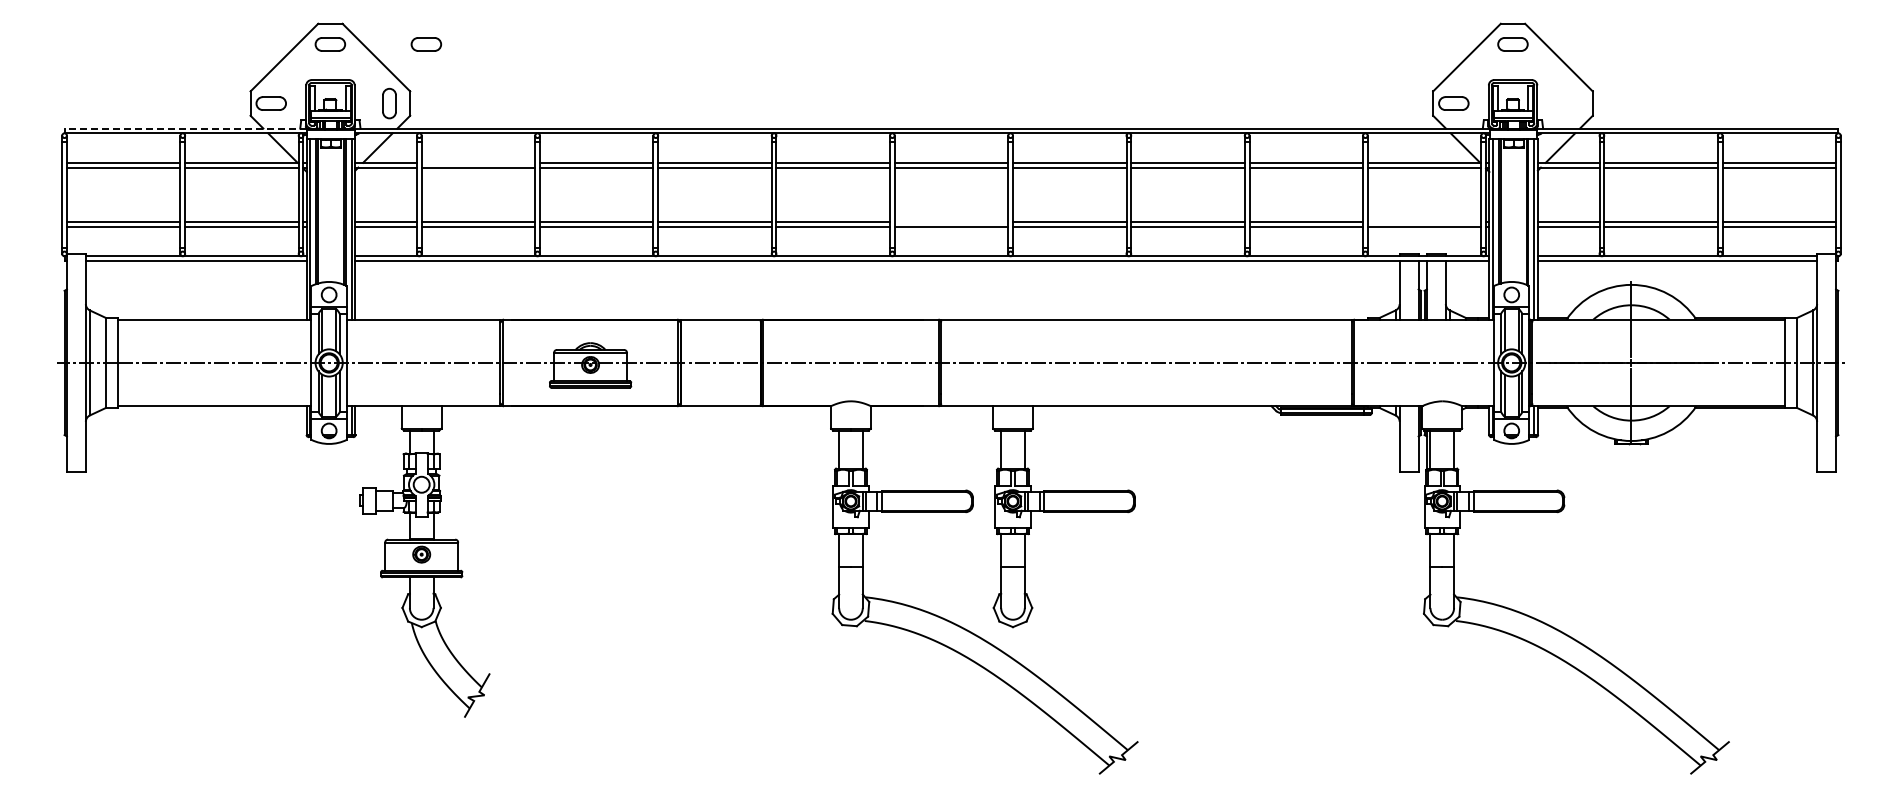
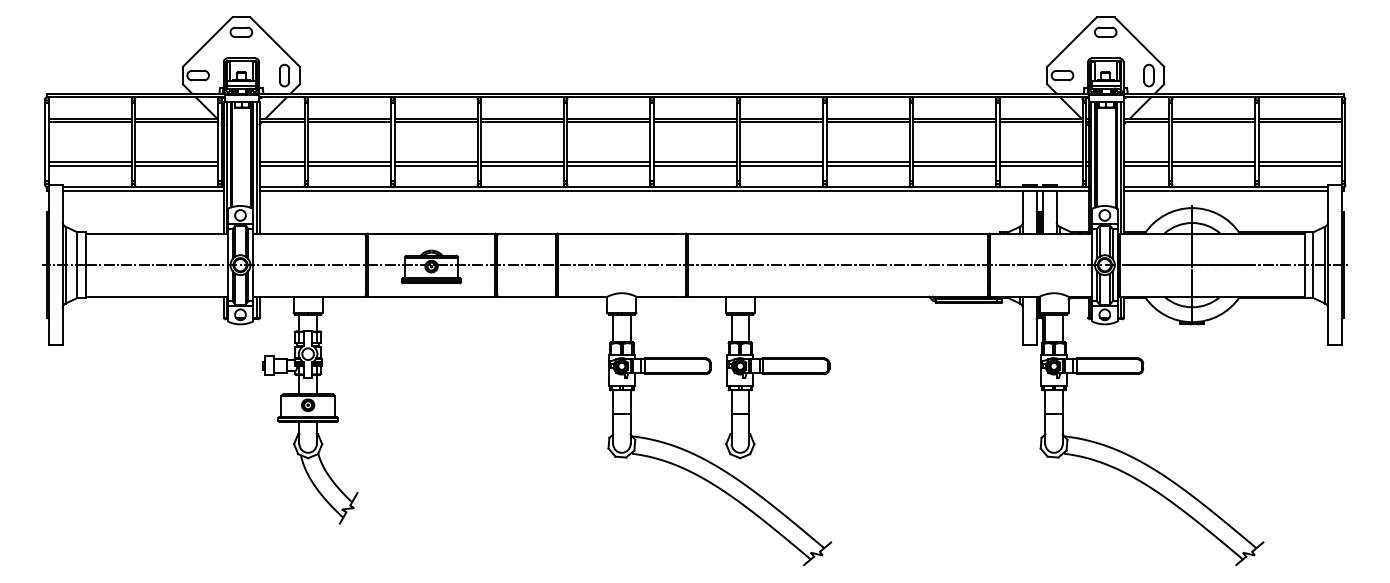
part: (426, 44) -> (311, 32), removed
part: (1571, 103) -> (1148, 75), added
line: (185, 128) -> (135, 93), dashed -> solid
line: (478, 162) -> (349, 118), added
line: (951, 222) -> (695, 162), added
line: (1424, 222) -> (1041, 162), added

